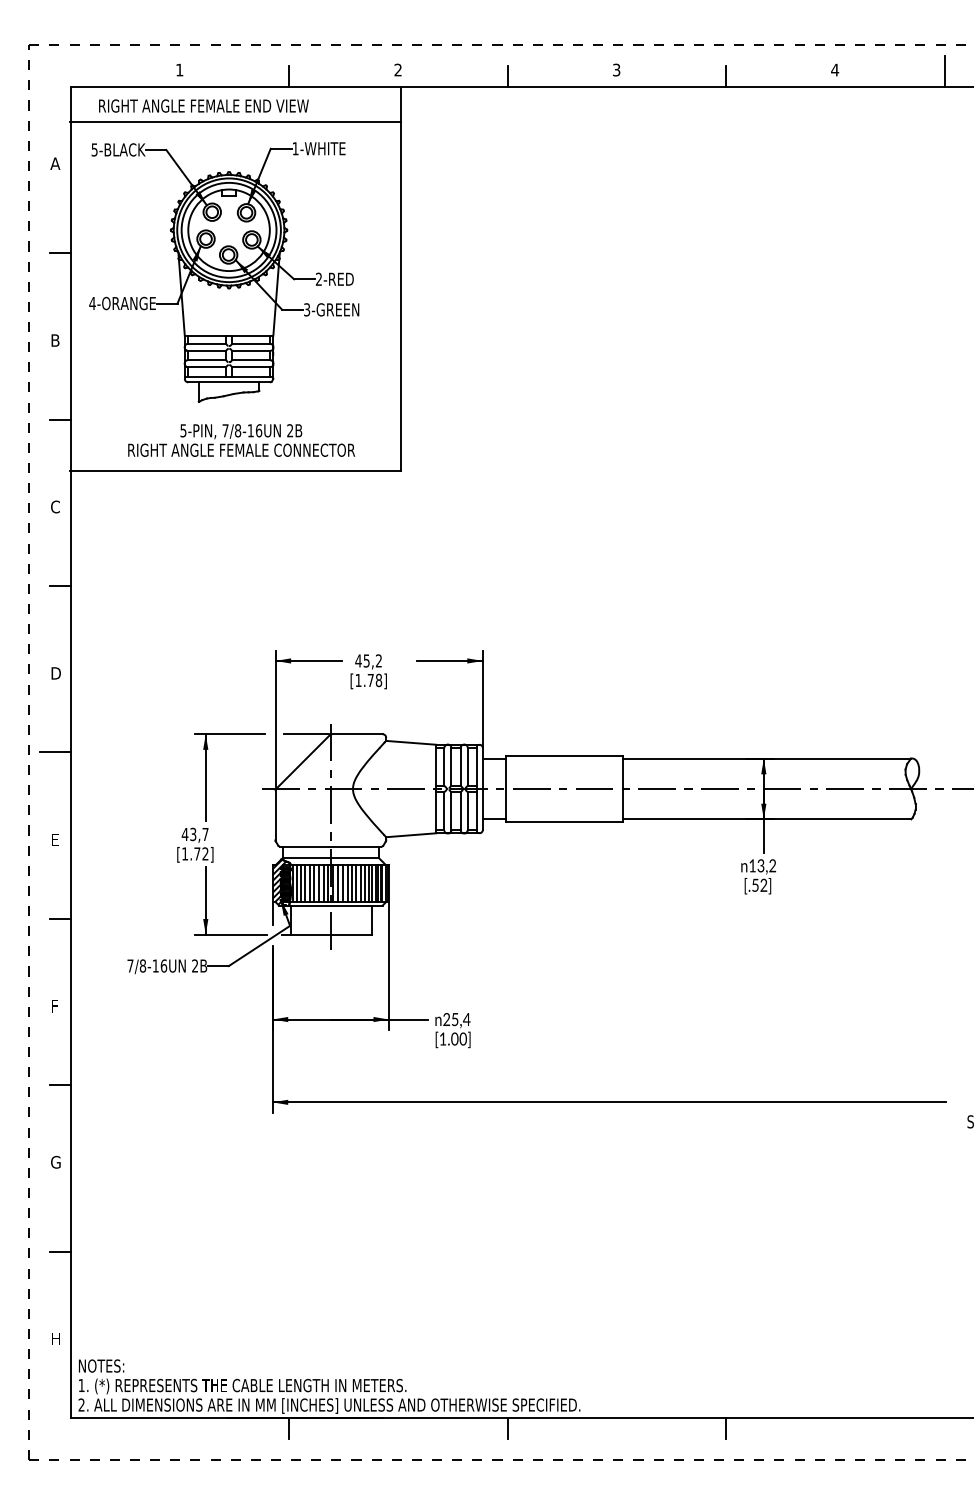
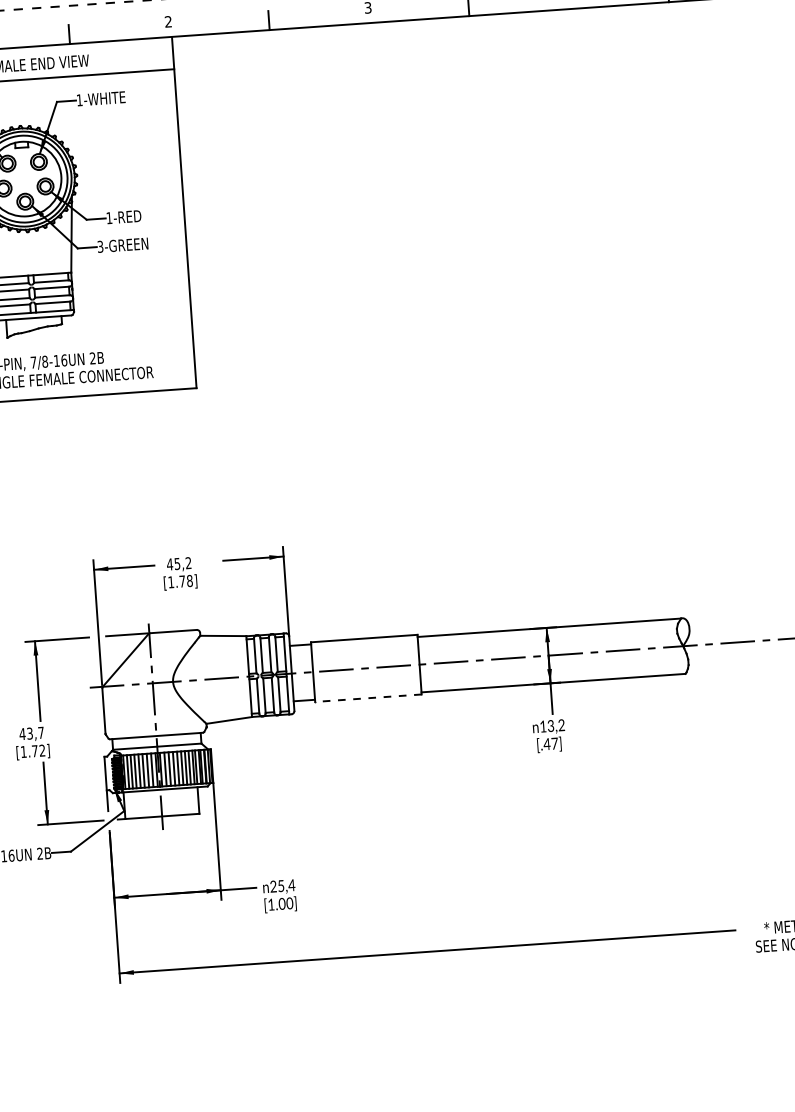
text: (318, 278) -> (108, 217), 2-RED -> 1-RED
line: (563, 821) -> (367, 698), solid -> dashed
hatch: (281, 881) -> (113, 771), removed
text: (759, 884) -> (550, 743), [.52] -> [.47]

